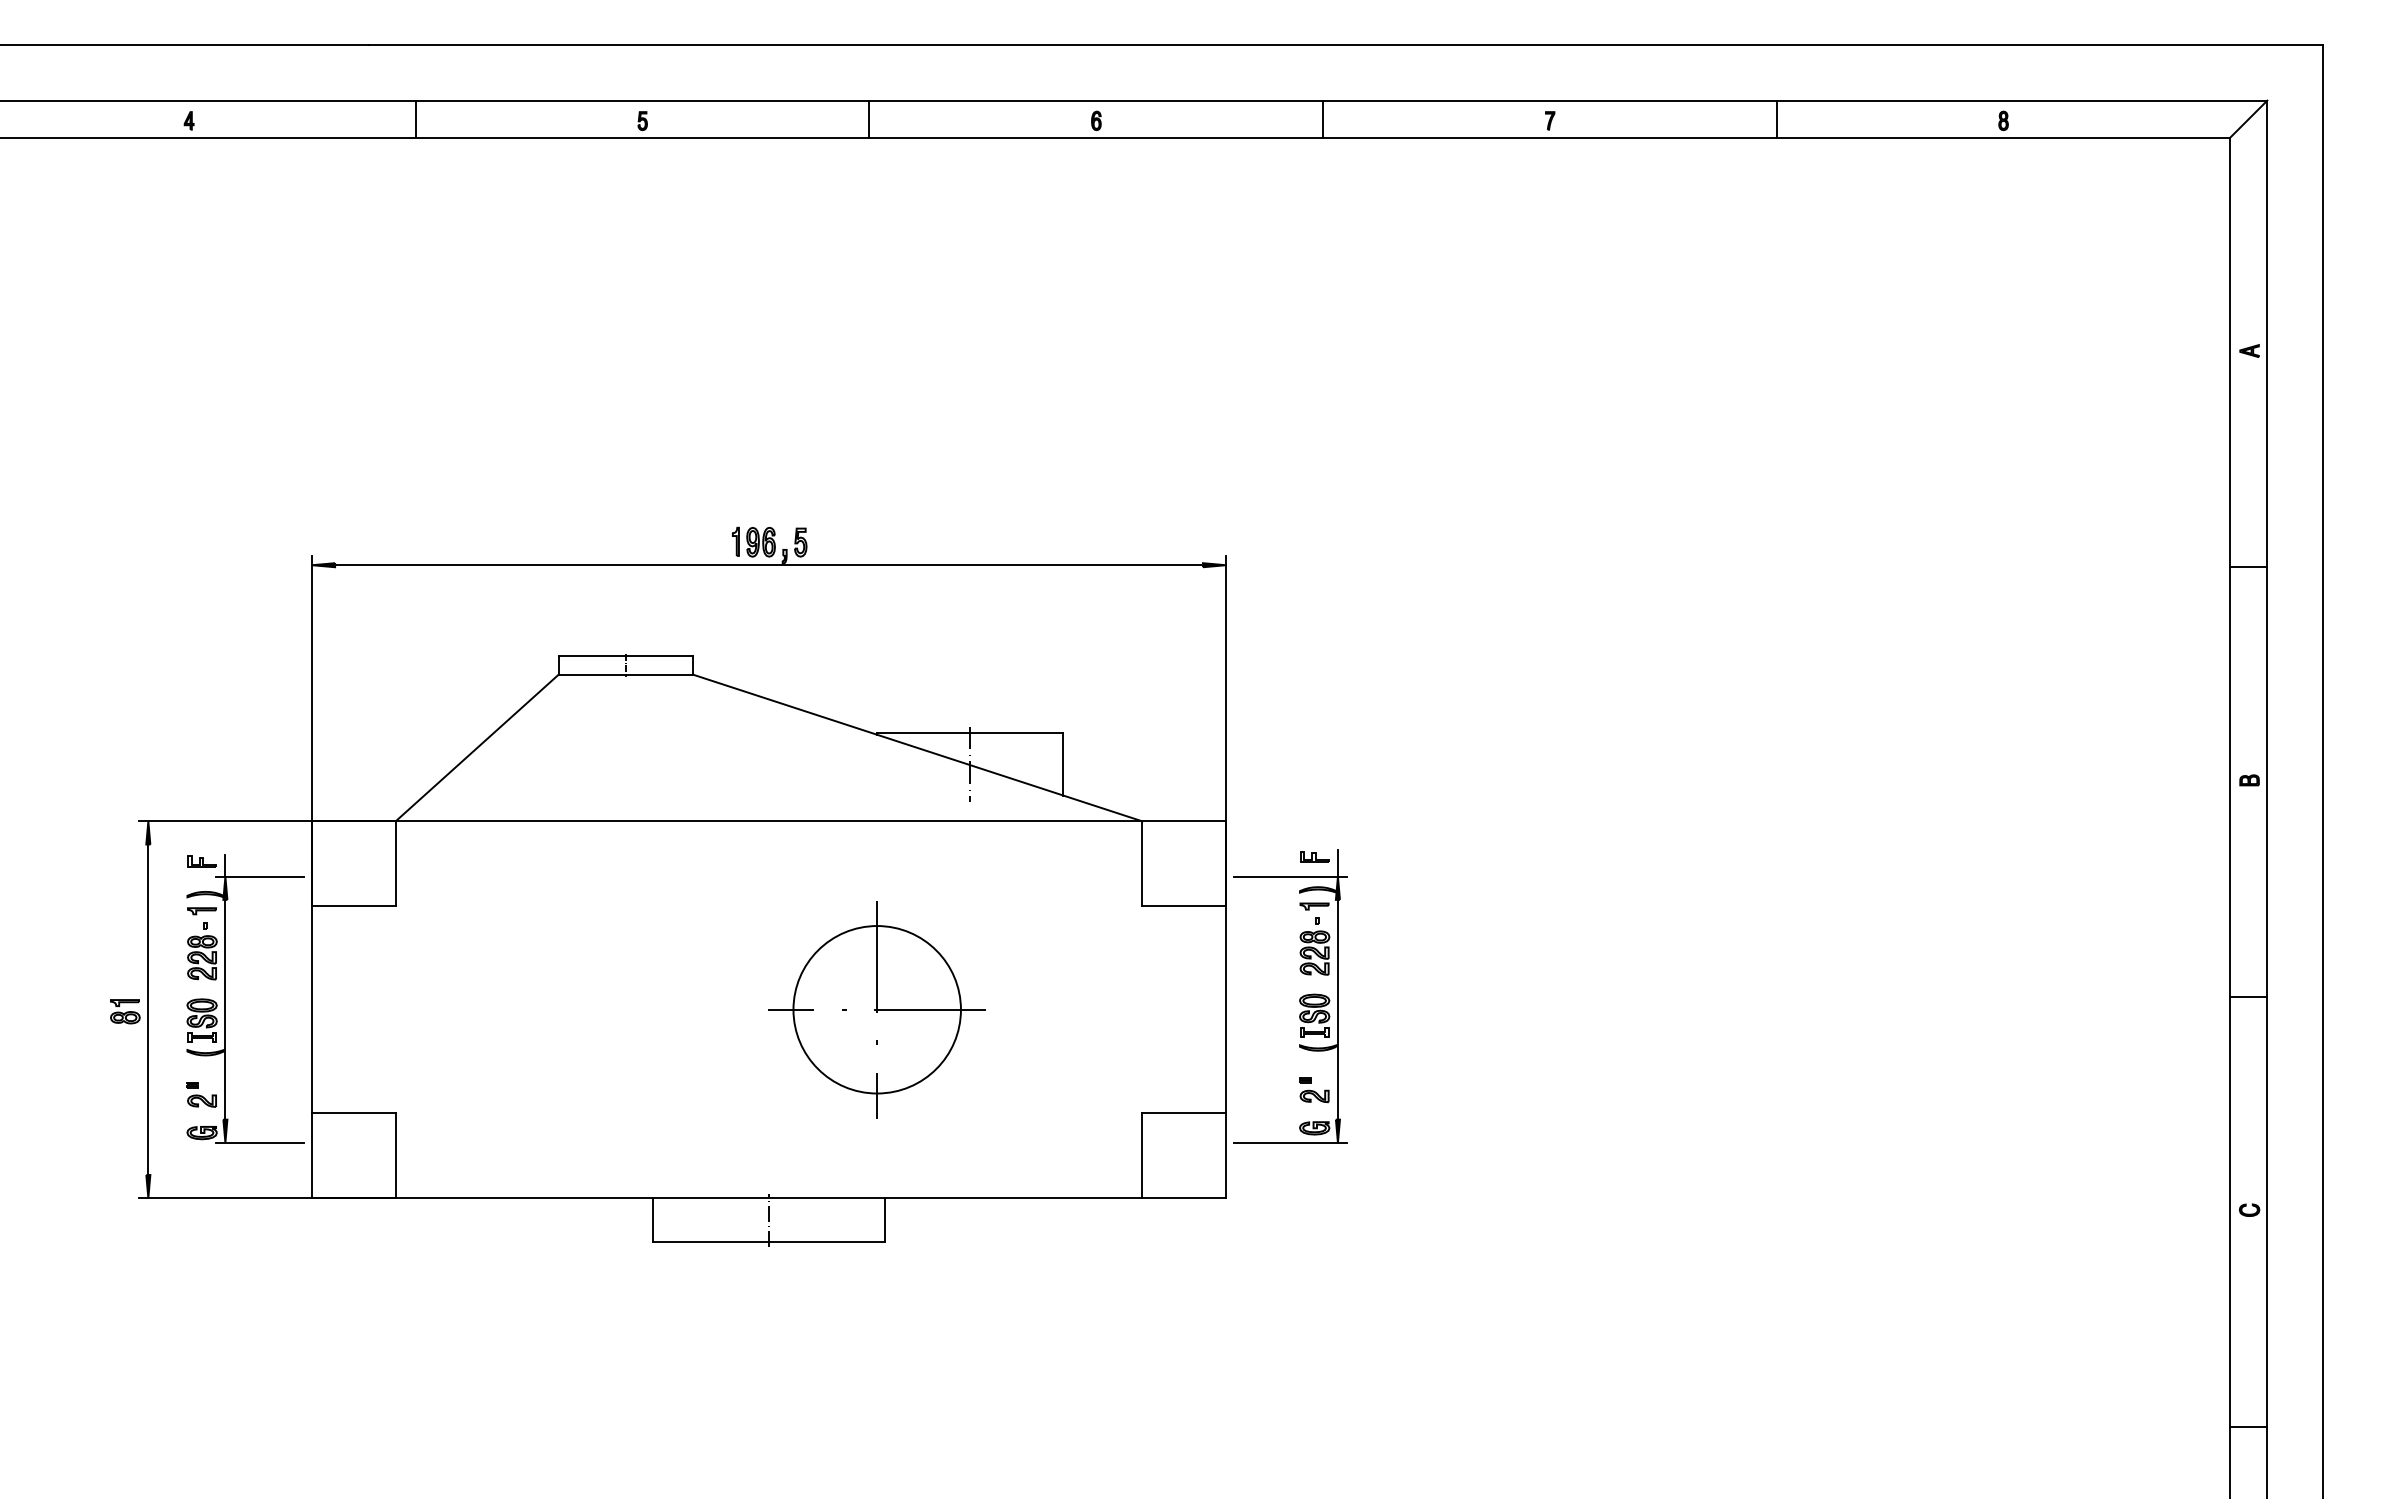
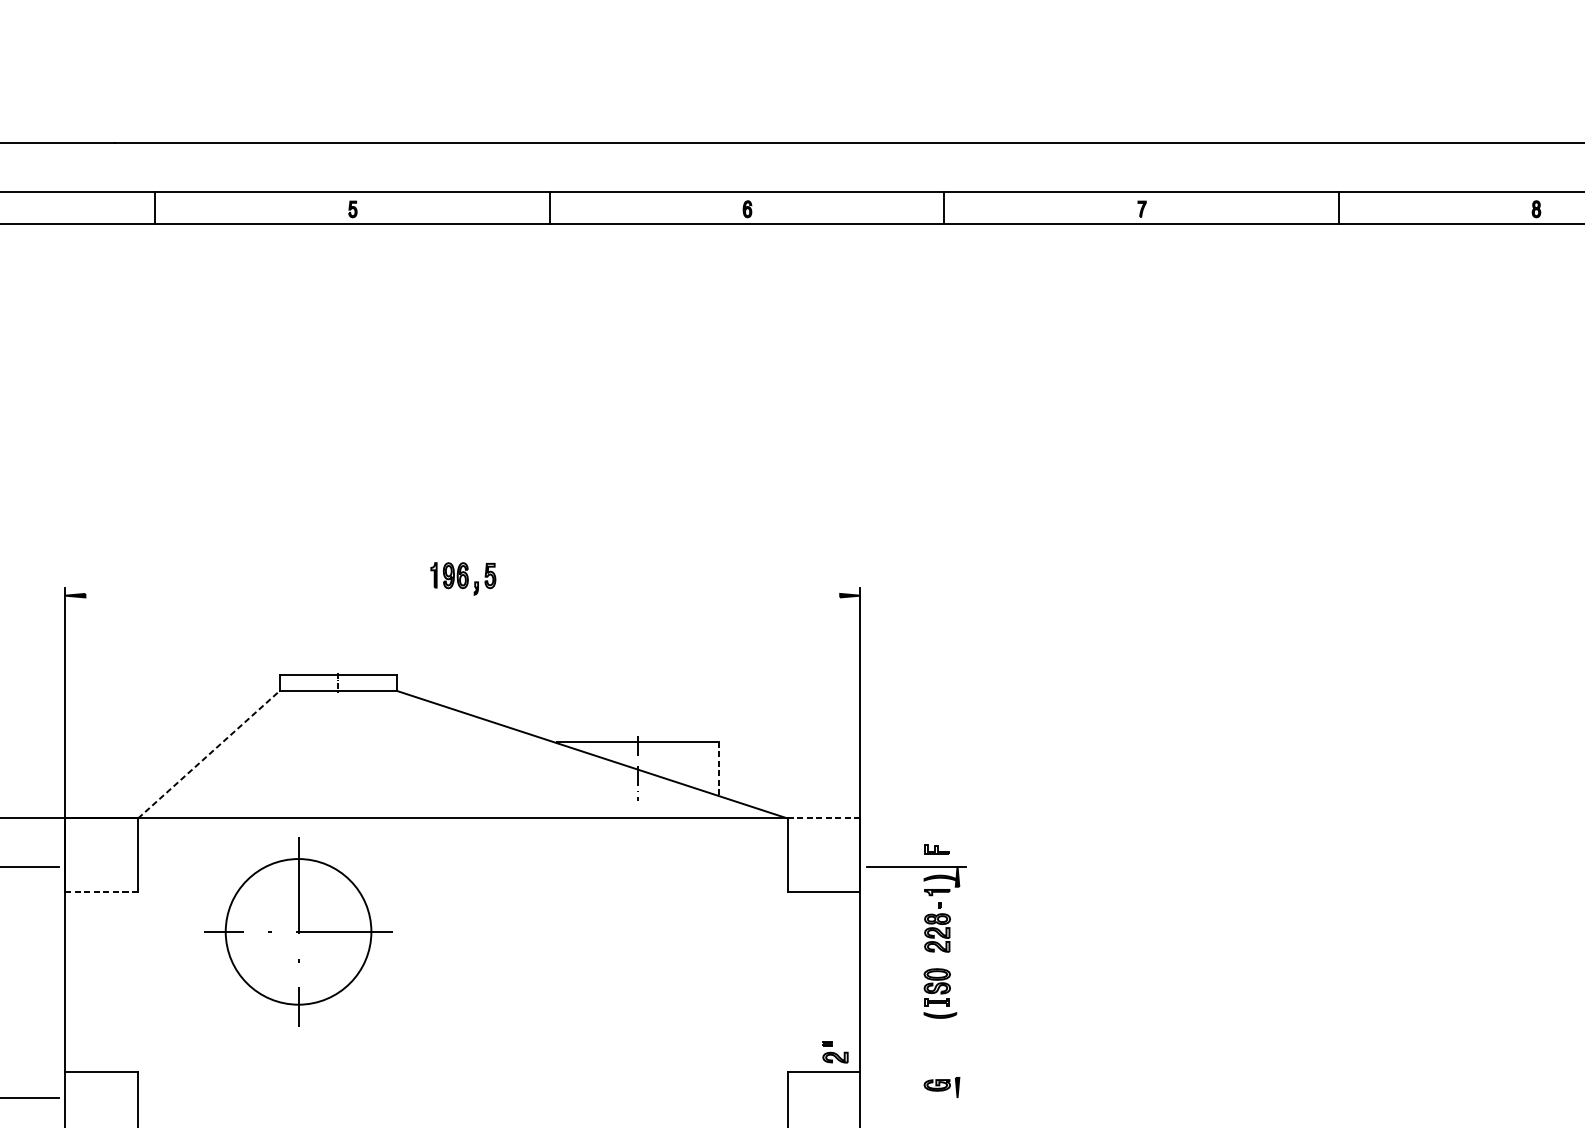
line: (768, 565) -> (462, 595), removed
line: (477, 748) -> (209, 755), solid -> dashed
line: (1063, 764) -> (718, 768), solid -> dashed
line: (1184, 821) -> (824, 818), solid -> dashed
line: (1337, 863) -> (957, 855), removed
line: (353, 906) -> (101, 892), solid -> dashed
part: (876, 1009) -> (297, 931), moved
line: (1337, 1009) -> (957, 982), removed
part: (1314, 1090) -> (835, 1052), moved
line: (1290, 1142) -> (916, 1097), removed

